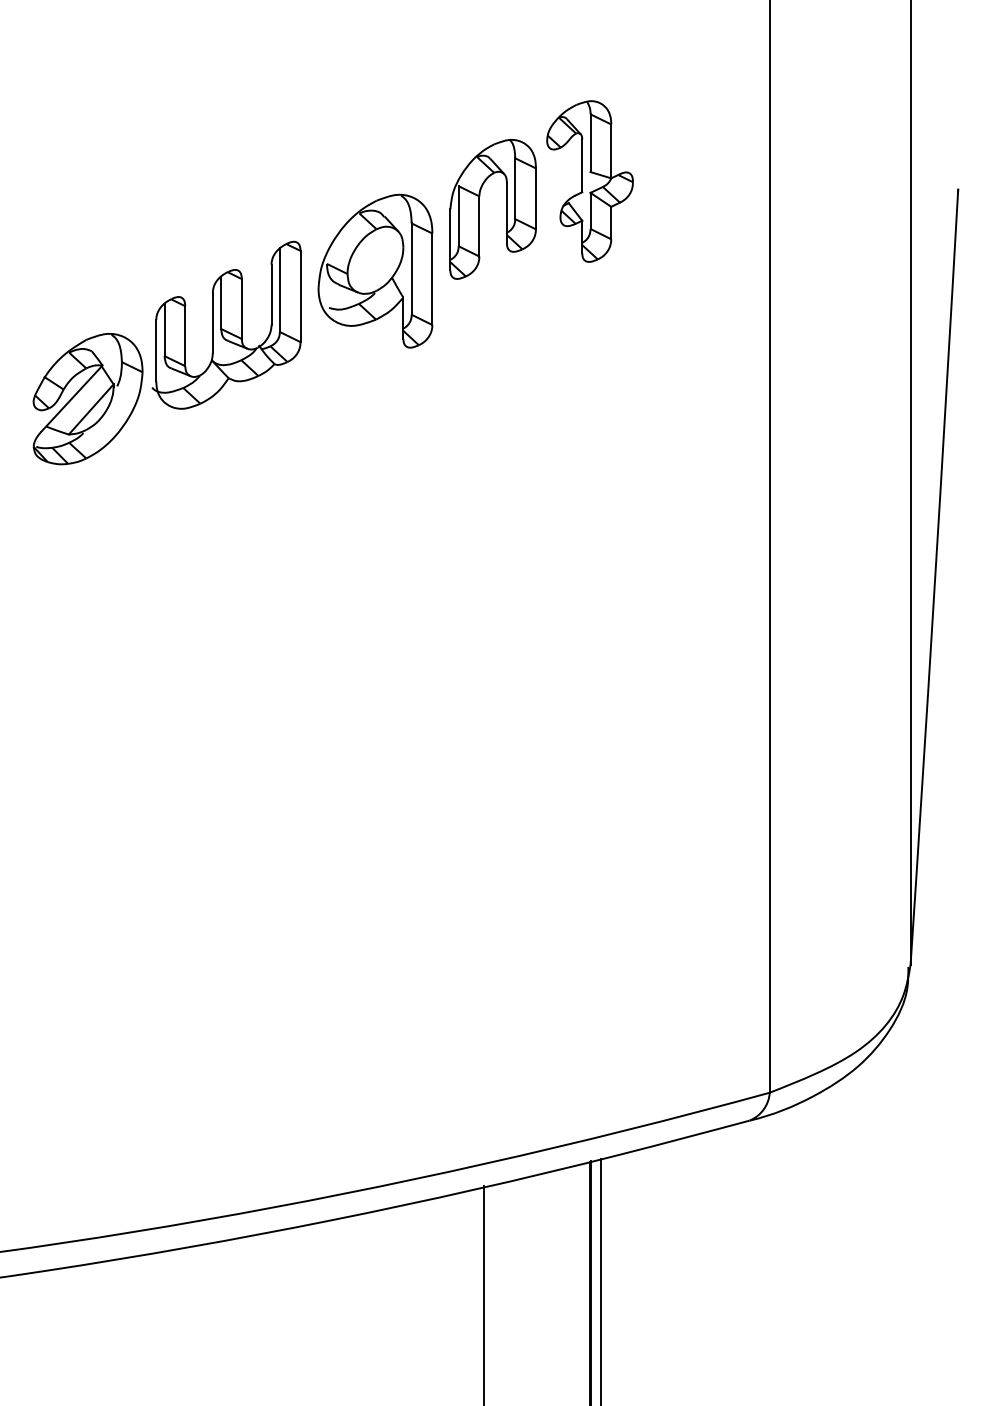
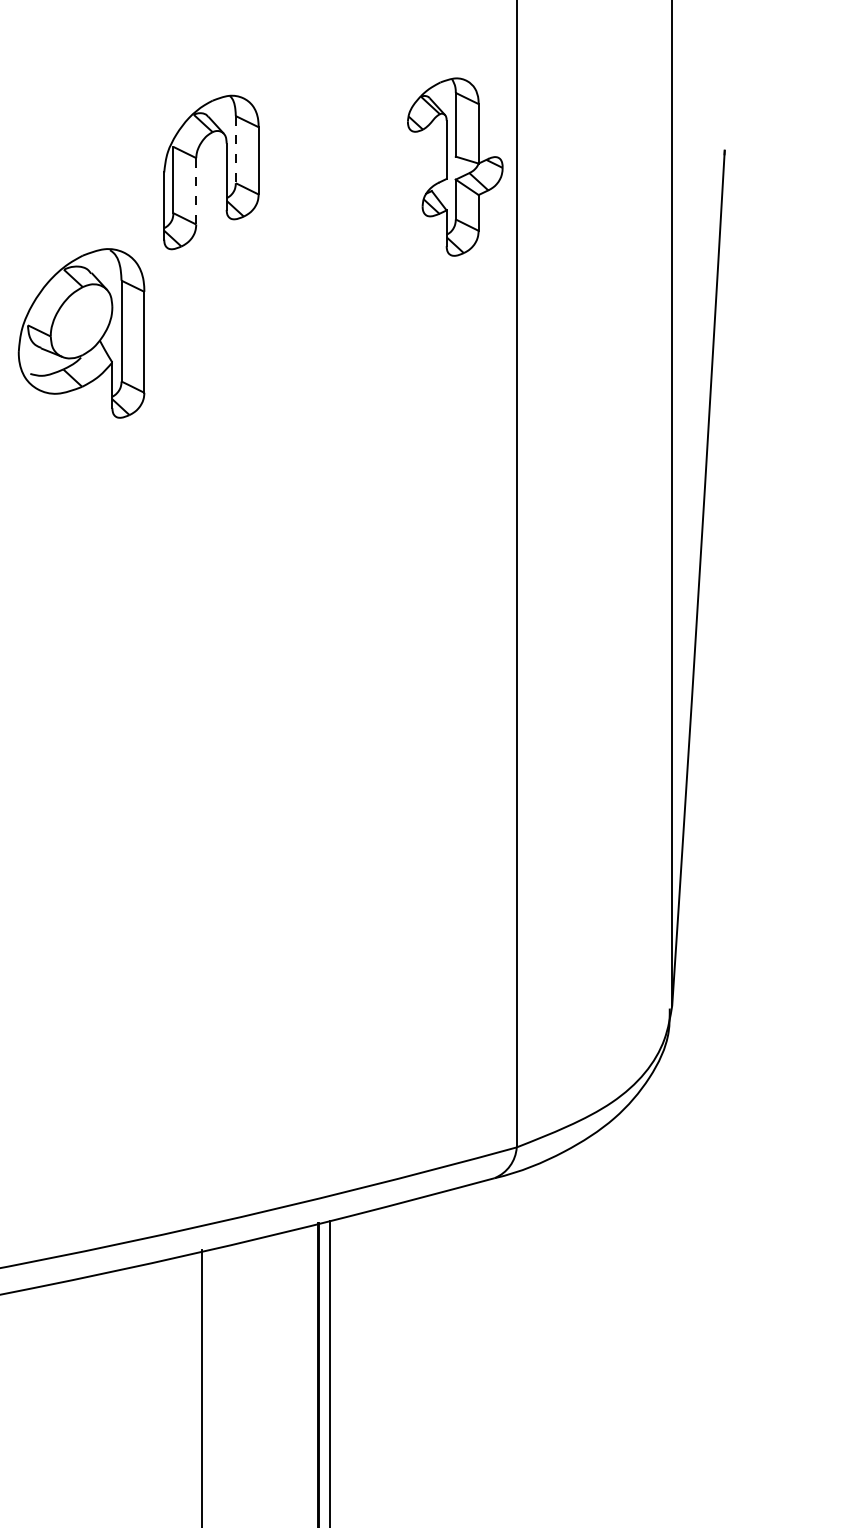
part: (589, 181) -> (454, 167), moved
line: (515, 189) -> (236, 150), solid -> dashed
line: (479, 226) -> (196, 191), solid -> dashed
part: (375, 270) -> (81, 332), moved

